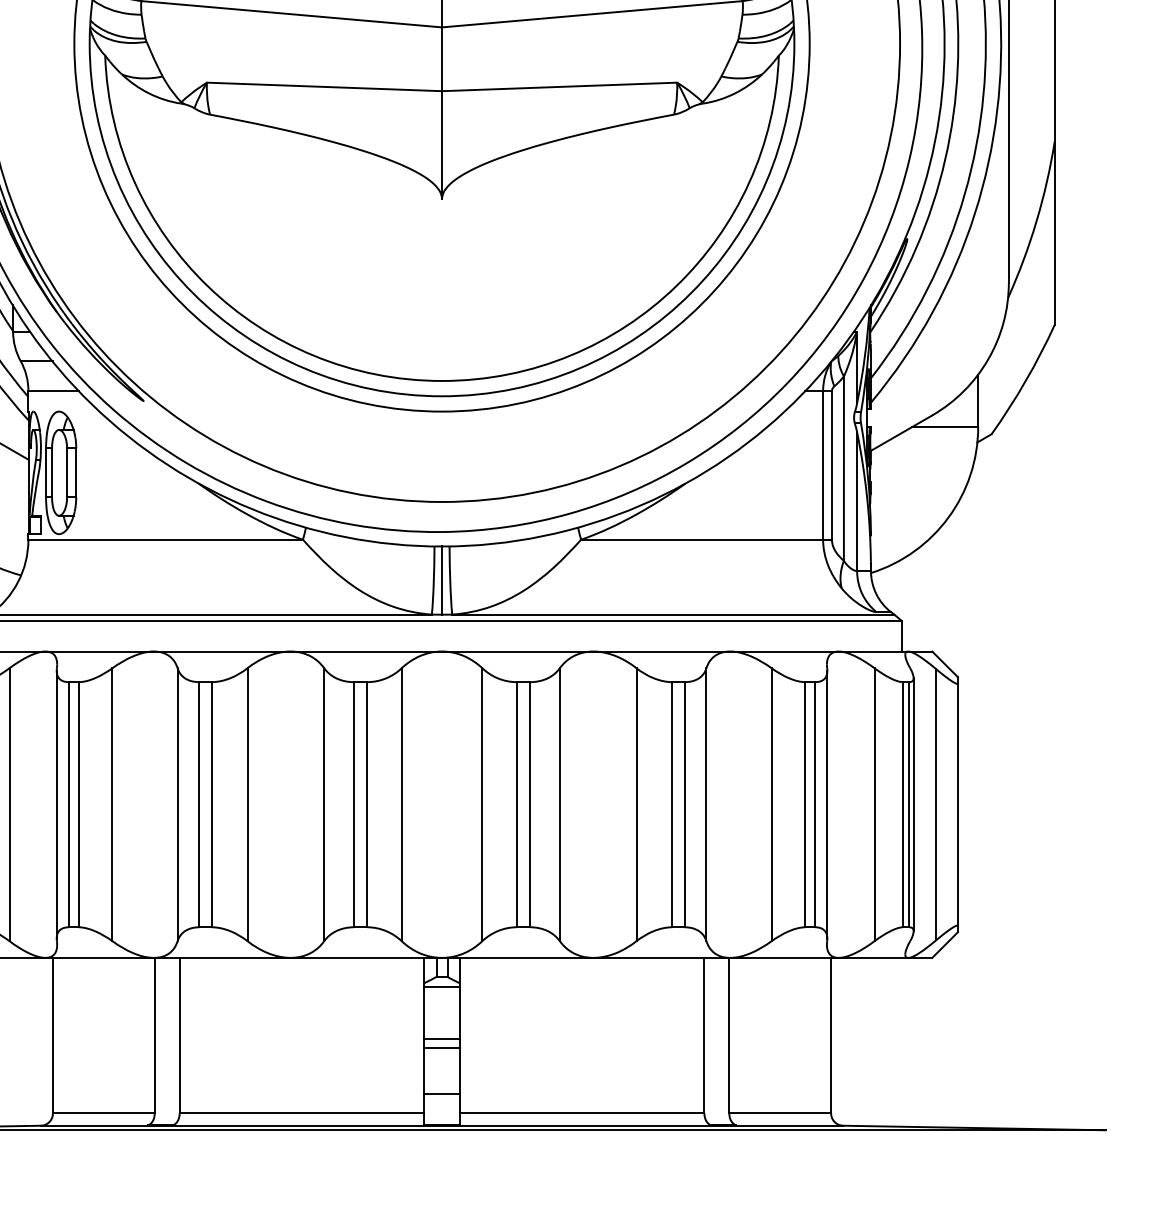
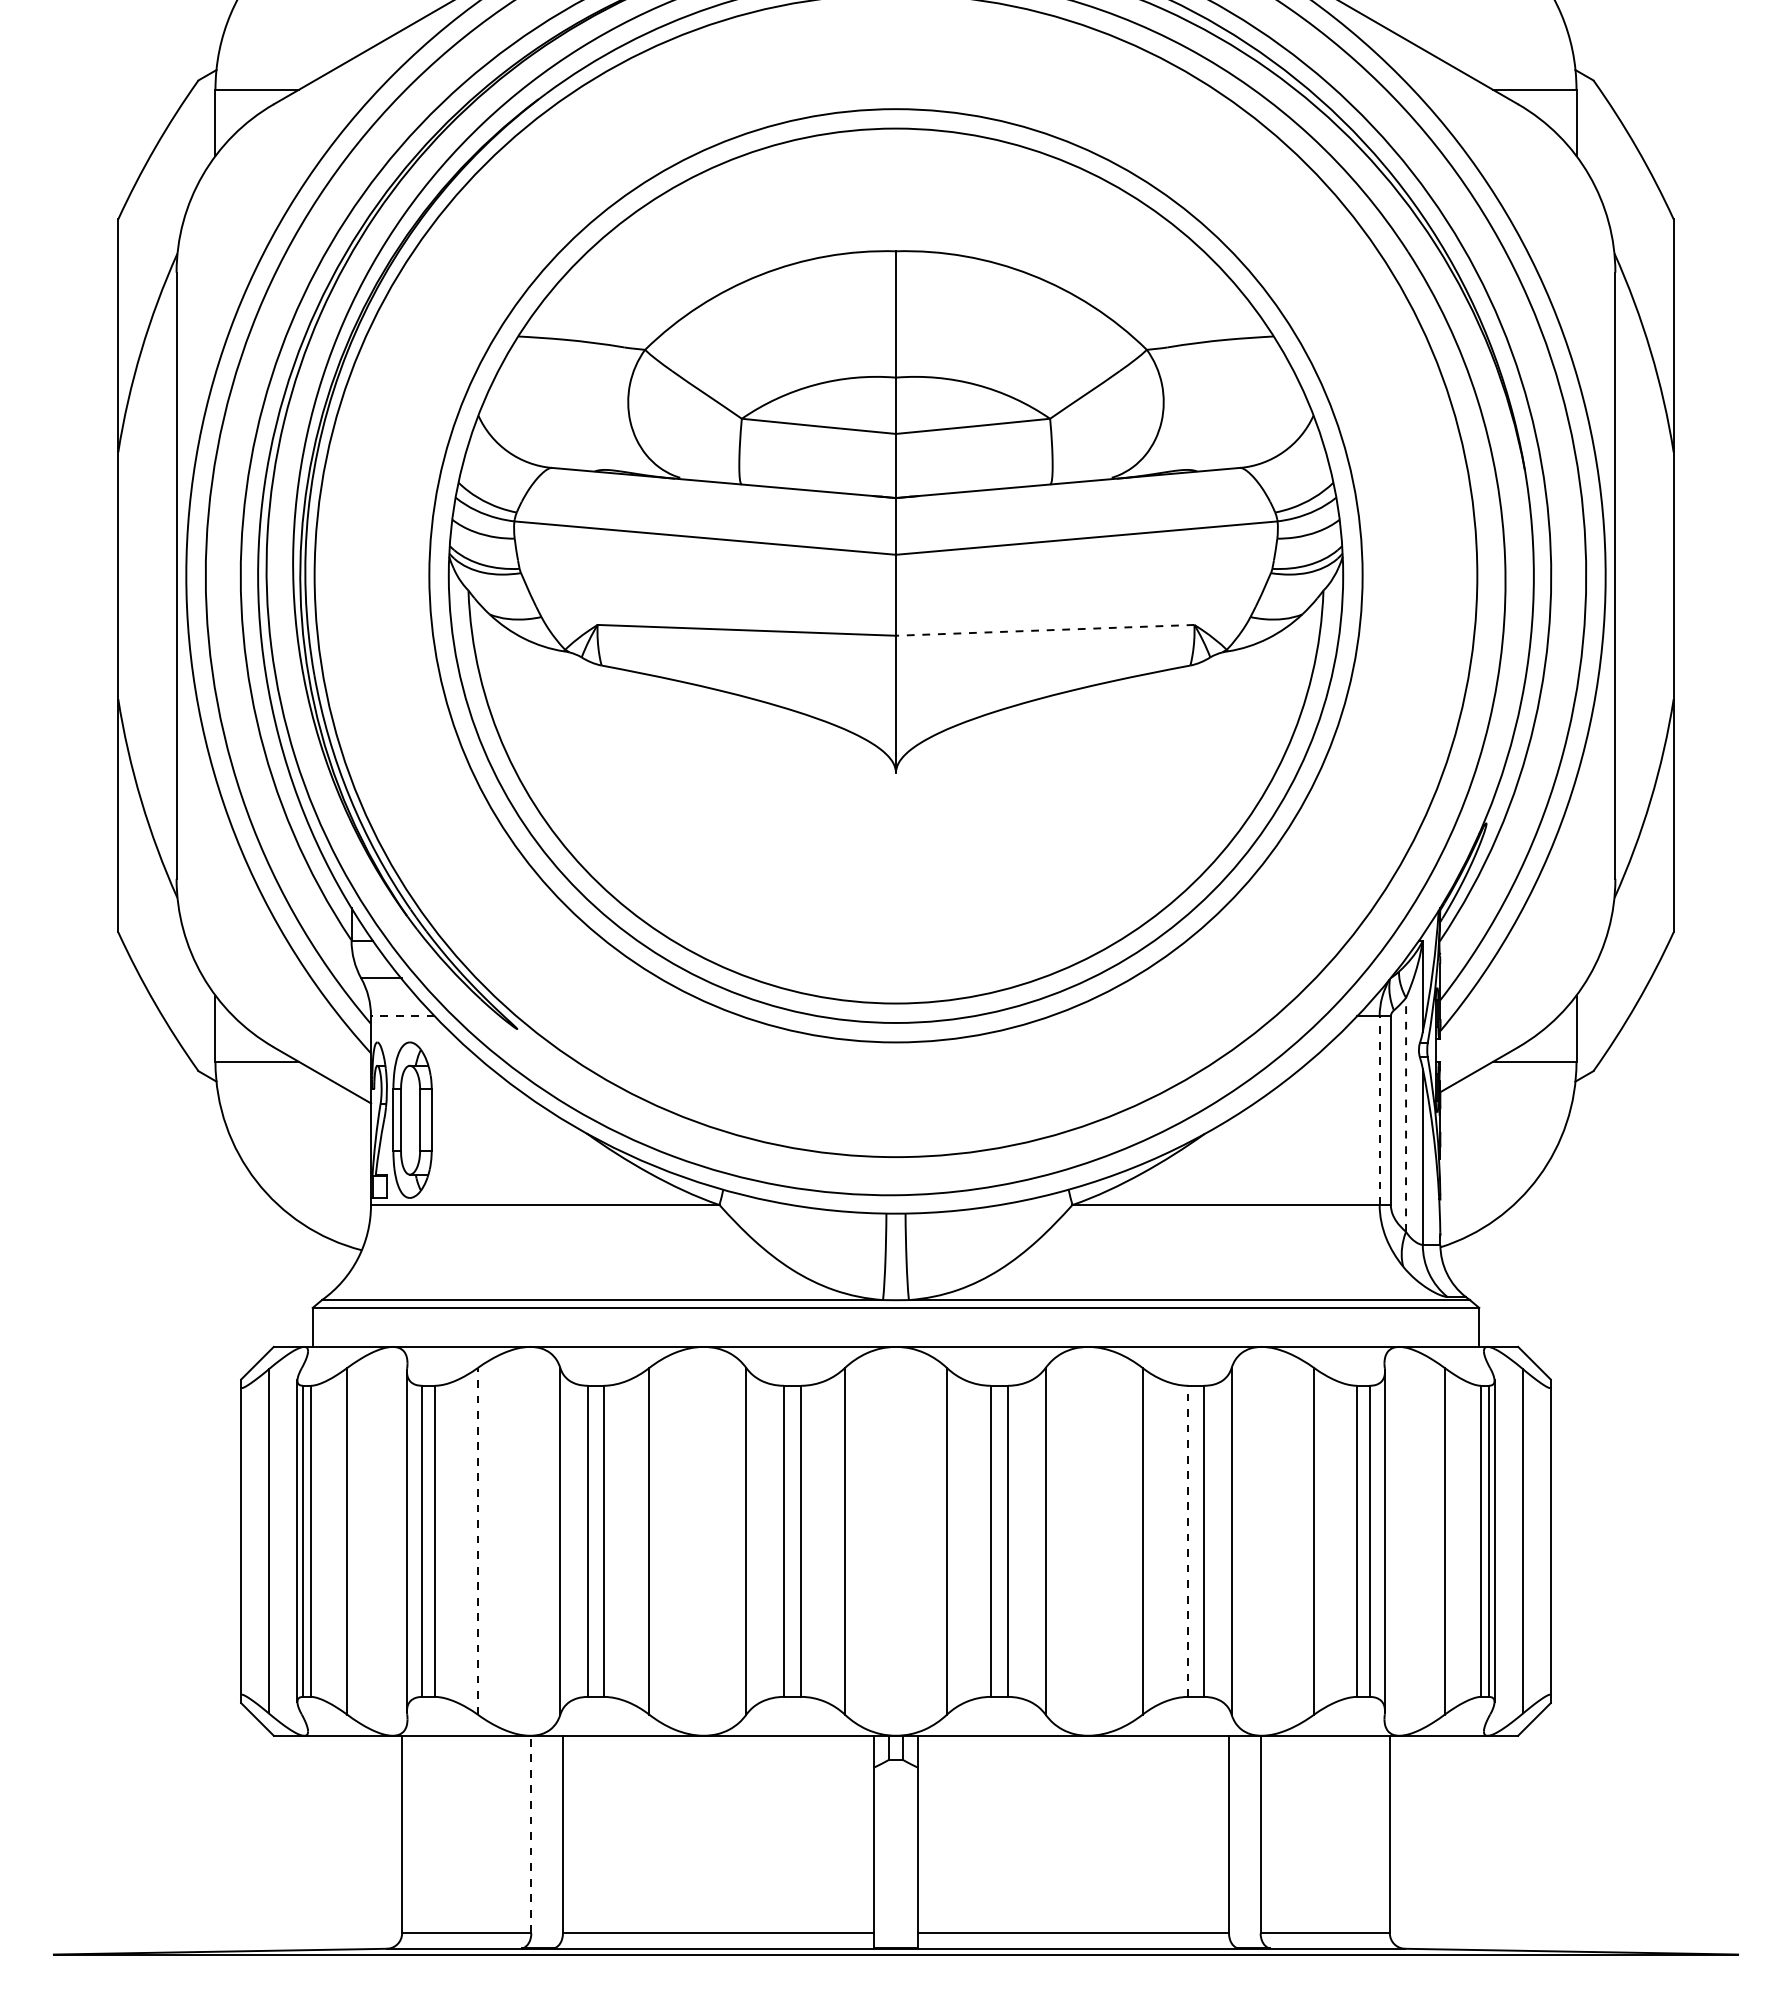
line: (559, 87) -> (1044, 630), solid -> dashed
line: (53, 391) -> (402, 1016), solid -> dashed
line: (822, 465) -> (1379, 1110), solid -> dashed
line: (844, 468) -> (1406, 1114), solid -> dashed
line: (441, 580) -> (895, 1256), removed
line: (112, 804) -> (477, 1540), solid -> dashed
line: (672, 804) -> (1188, 1541), solid -> dashed
line: (441, 986) -> (895, 1772), removed
line: (154, 1035) -> (531, 1834), solid -> dashed
line: (441, 1038) -> (895, 1838), removed
line: (441, 1048) -> (895, 1850), removed
line: (441, 1093) -> (895, 1908), removed

